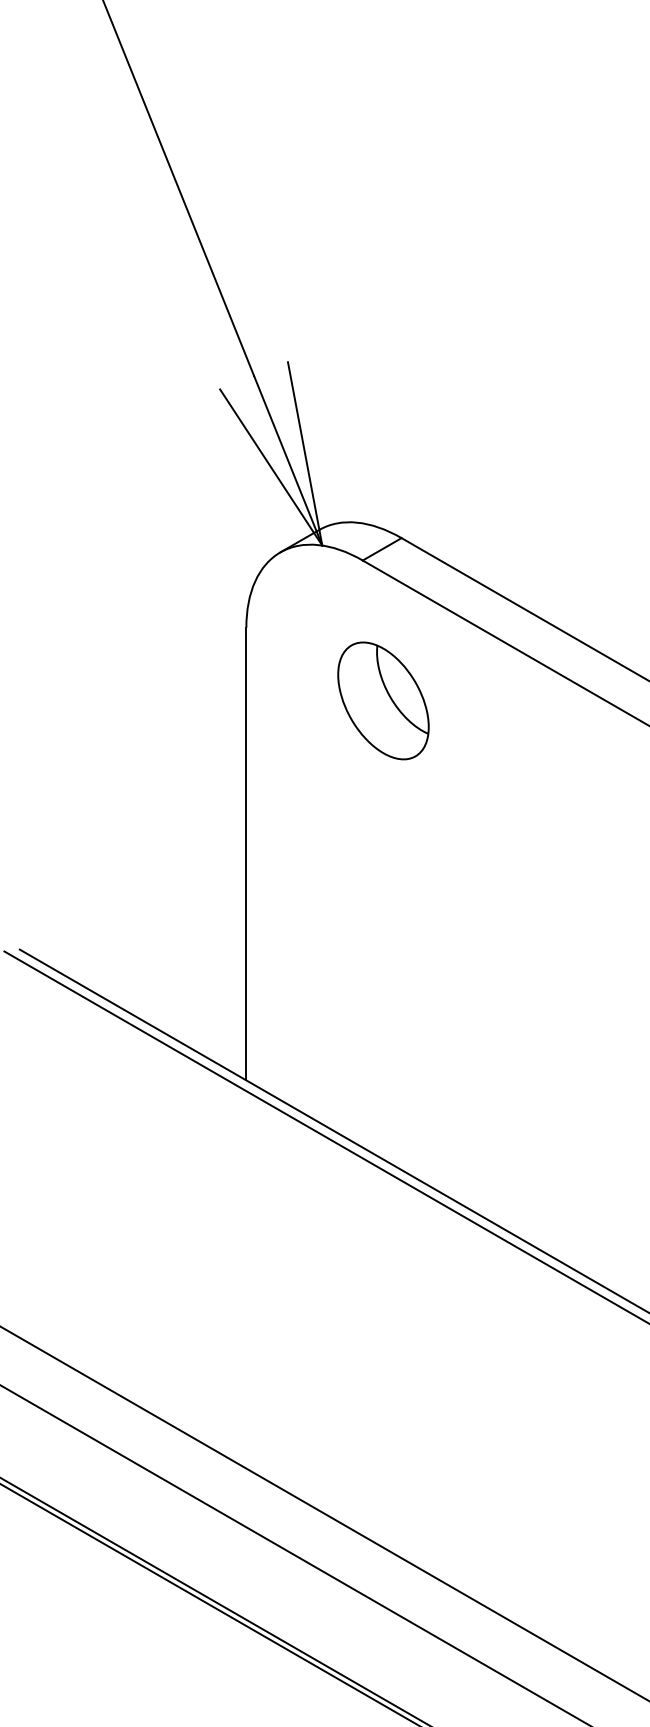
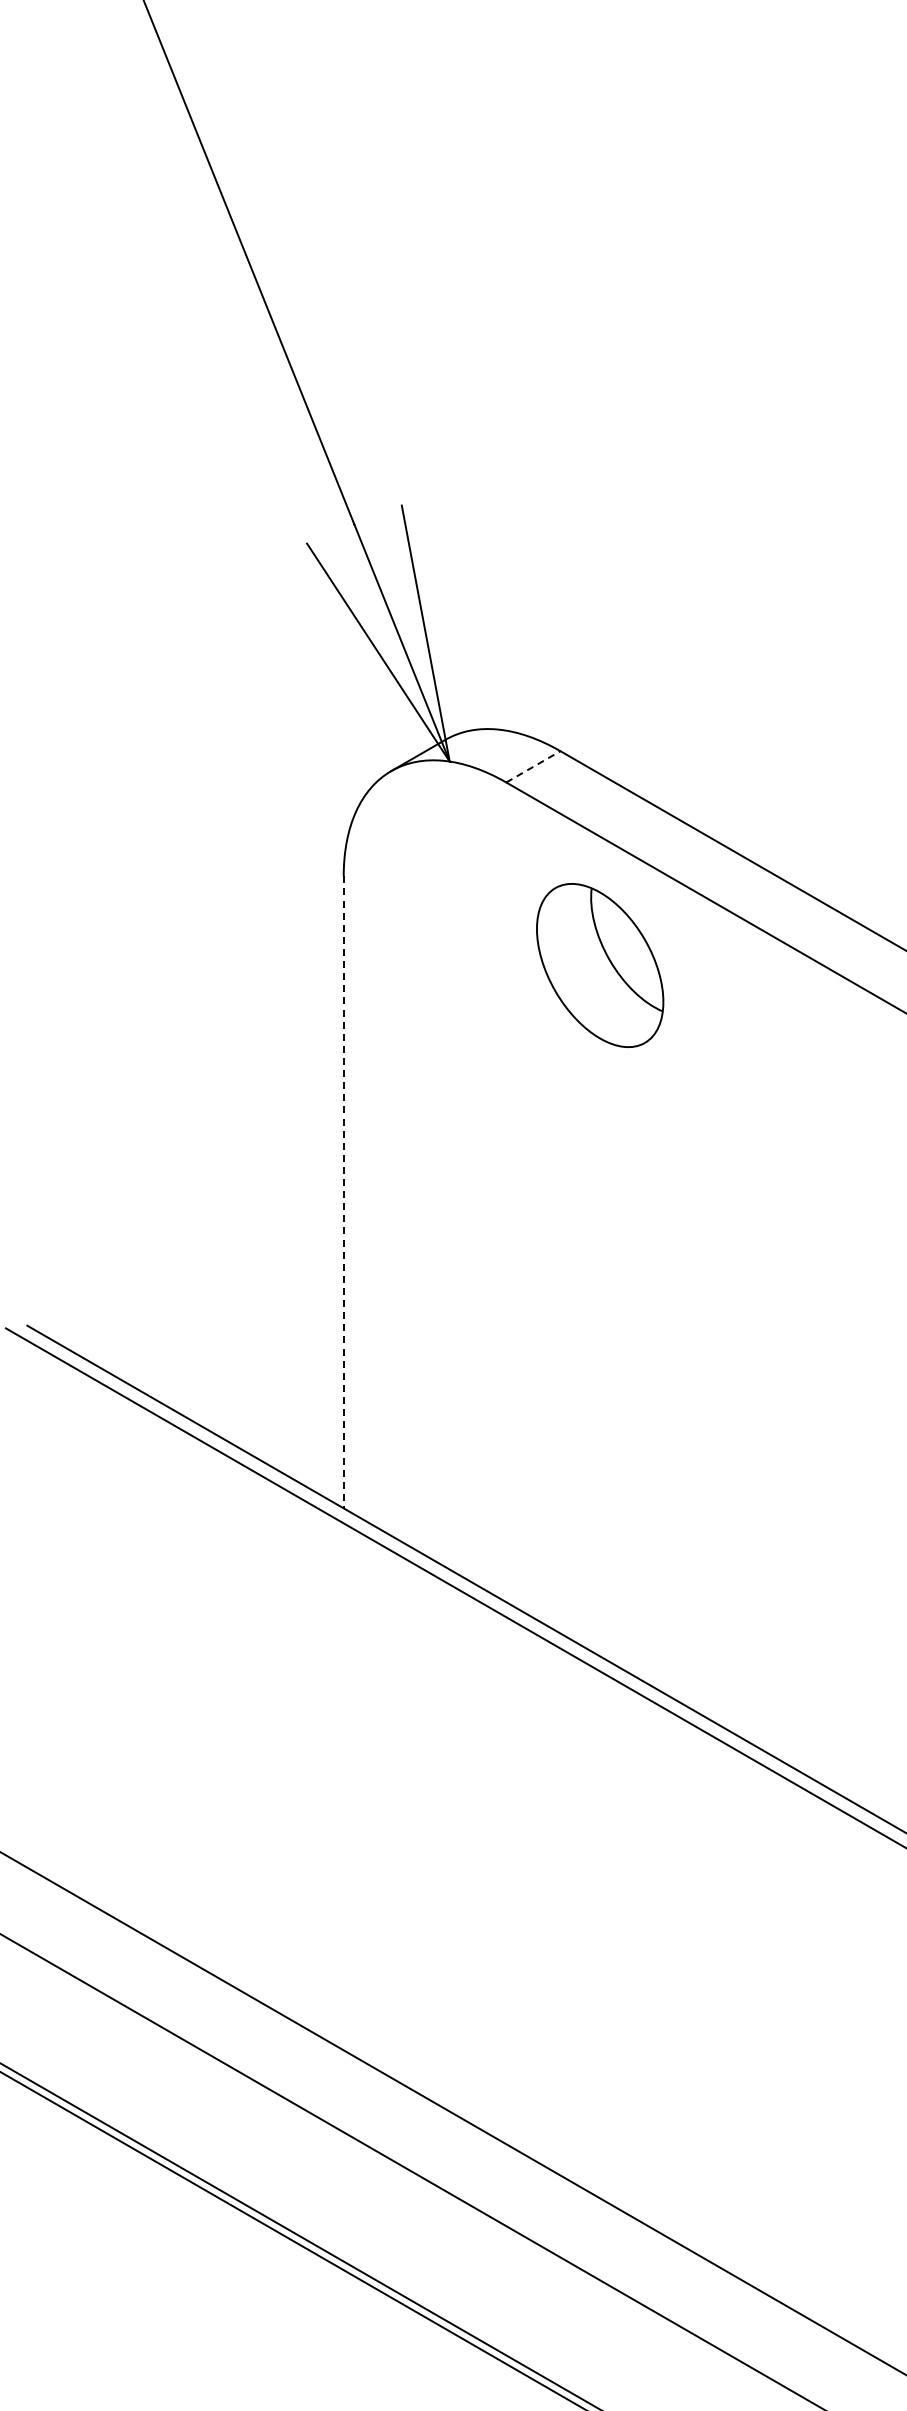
line: (382, 549) -> (533, 766), solid -> dashed
part: (383, 700) -> (600, 965), moved
line: (246, 854) -> (343, 1192), solid -> dashed

